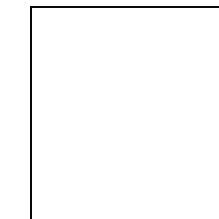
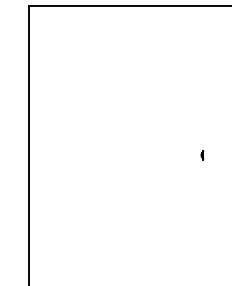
part: (205, 156) -> (202, 155), added

